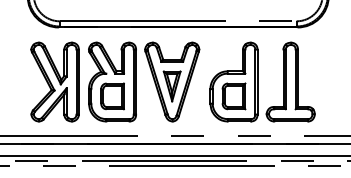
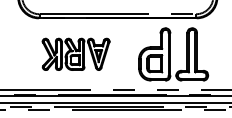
part: (114, 82) -> (75, 54), size x0.6

